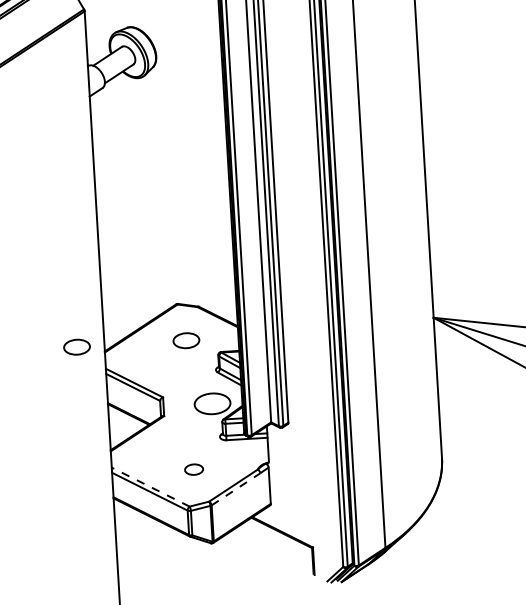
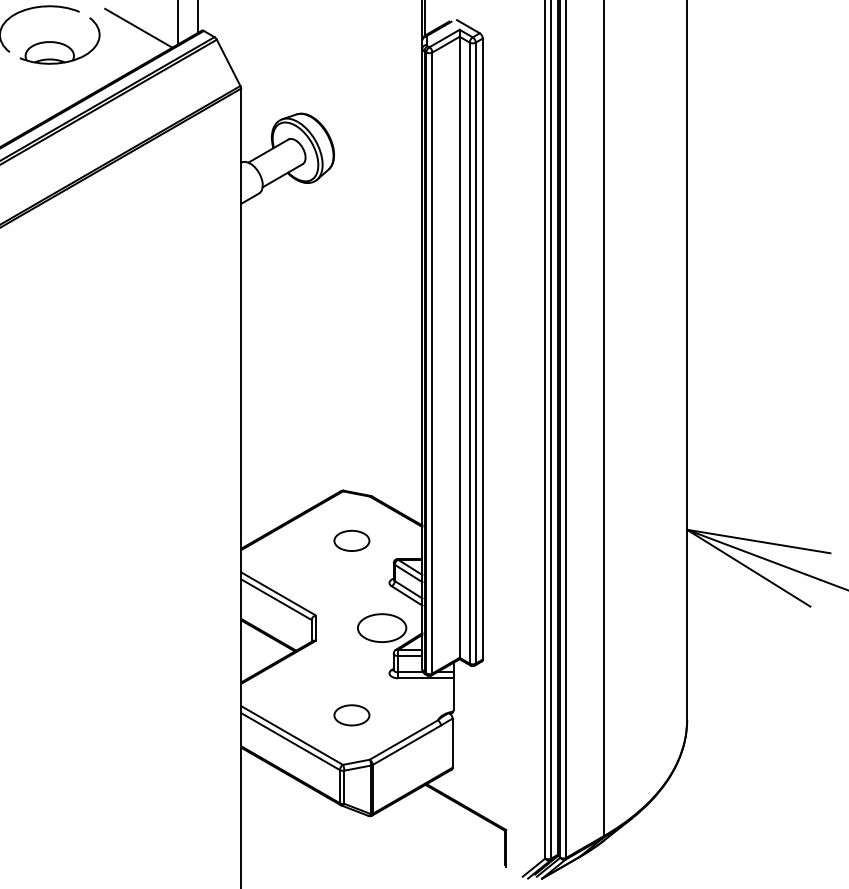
part: (76, 346) -> (203, 540), removed
part: (193, 469) -> (351, 715), size x1.43
line: (151, 487) -> (292, 735), dashed -> solid
line: (236, 489) -> (407, 745), dashed -> solid

